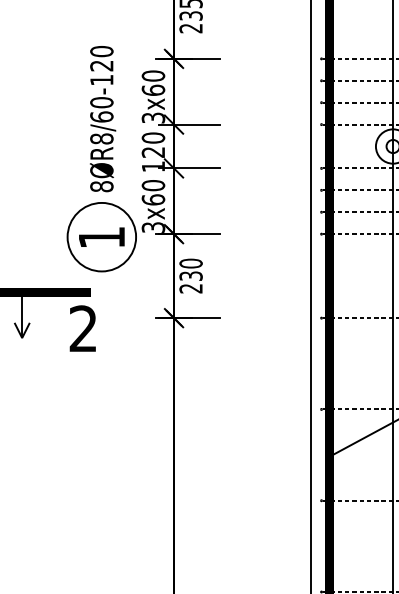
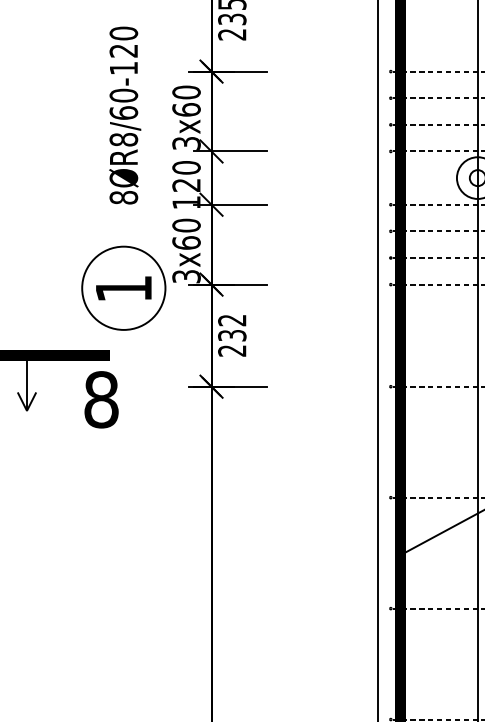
text: (103, 119) -> (125, 116), moved
text: (190, 263) -> (231, 320), 230 -> 232
text: (83, 328) -> (101, 399), 2 -> 8

